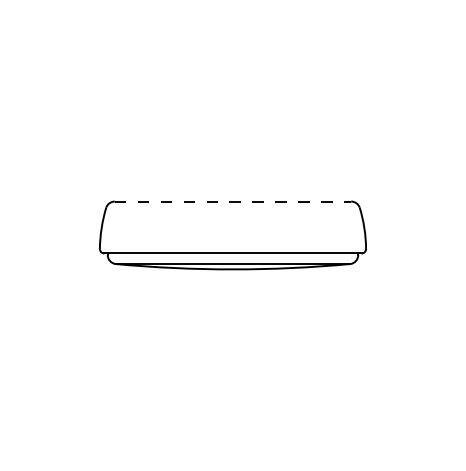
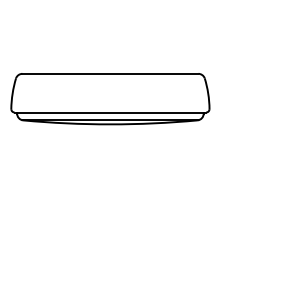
line: (233, 201) -> (110, 73), dashed -> solid

